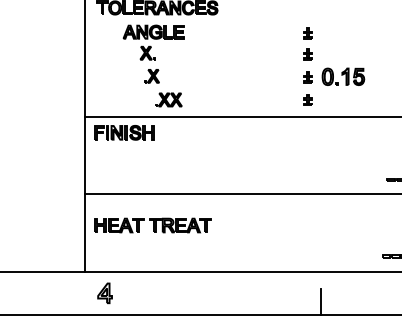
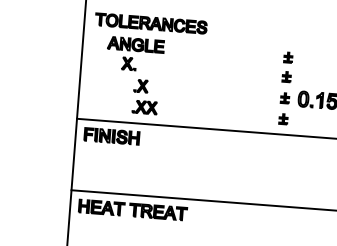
part: (153, 42) -> (135, 54), moved
part: (168, 99) -> (144, 107), moved
part: (152, 225) -> (132, 210), moved

